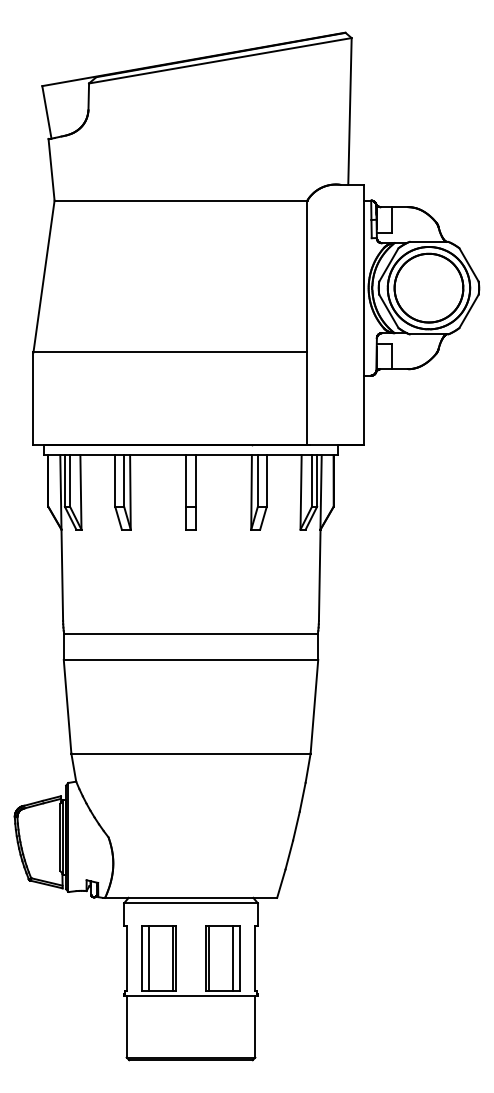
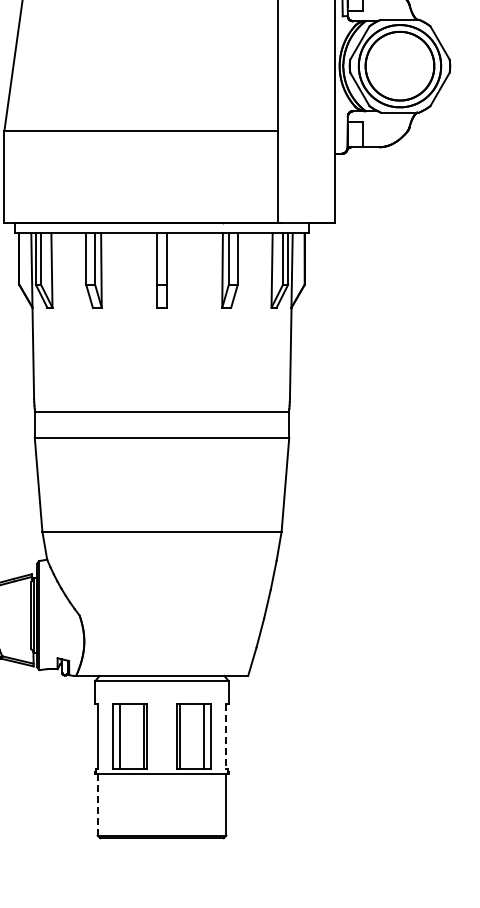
line: (254, 959) -> (225, 737), solid -> dashed
line: (126, 1026) -> (97, 804), solid -> dashed

